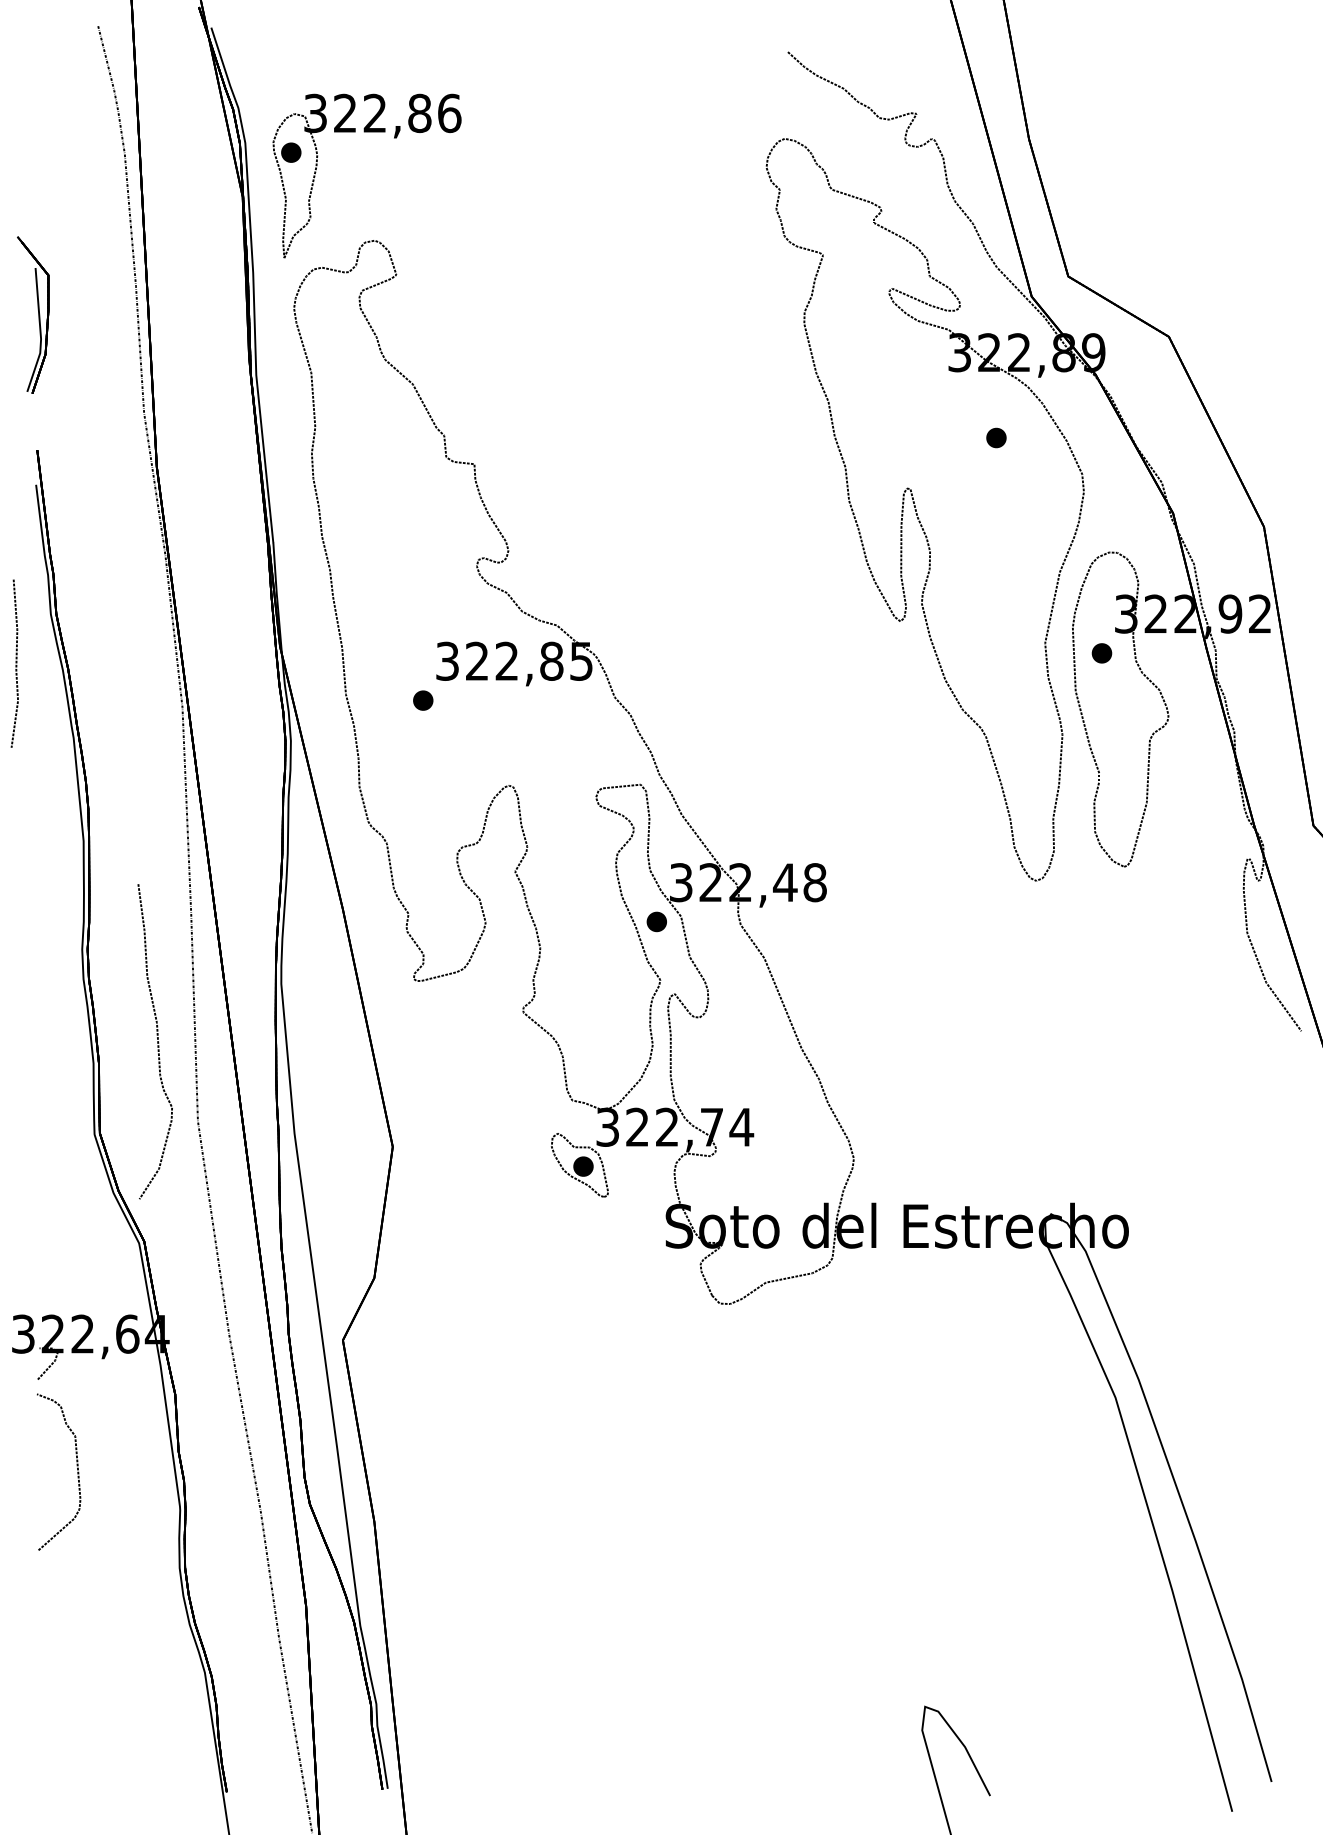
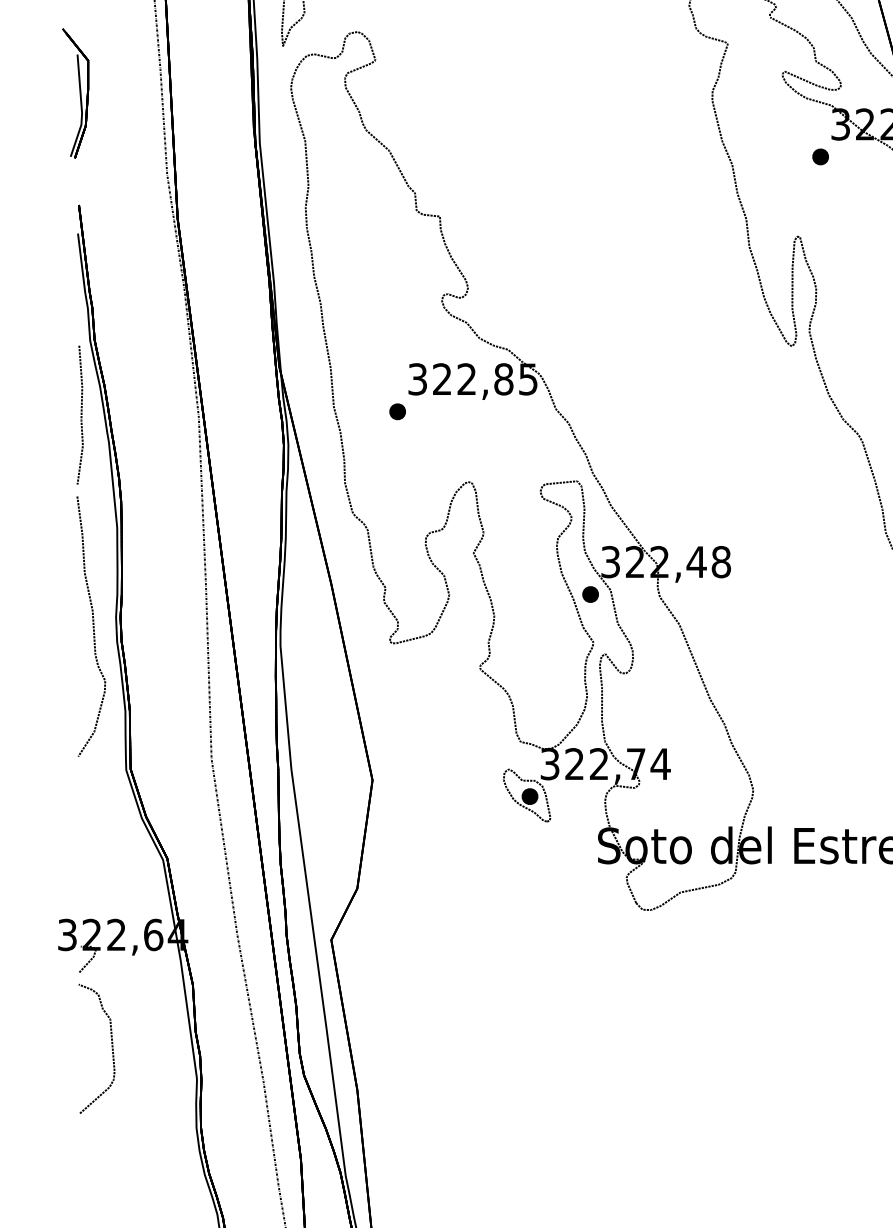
part: (996, 437) -> (820, 156), moved
line: (15, 663) -> (80, 414), moved
curve: (157, 1041) -> (93, 626), moved

